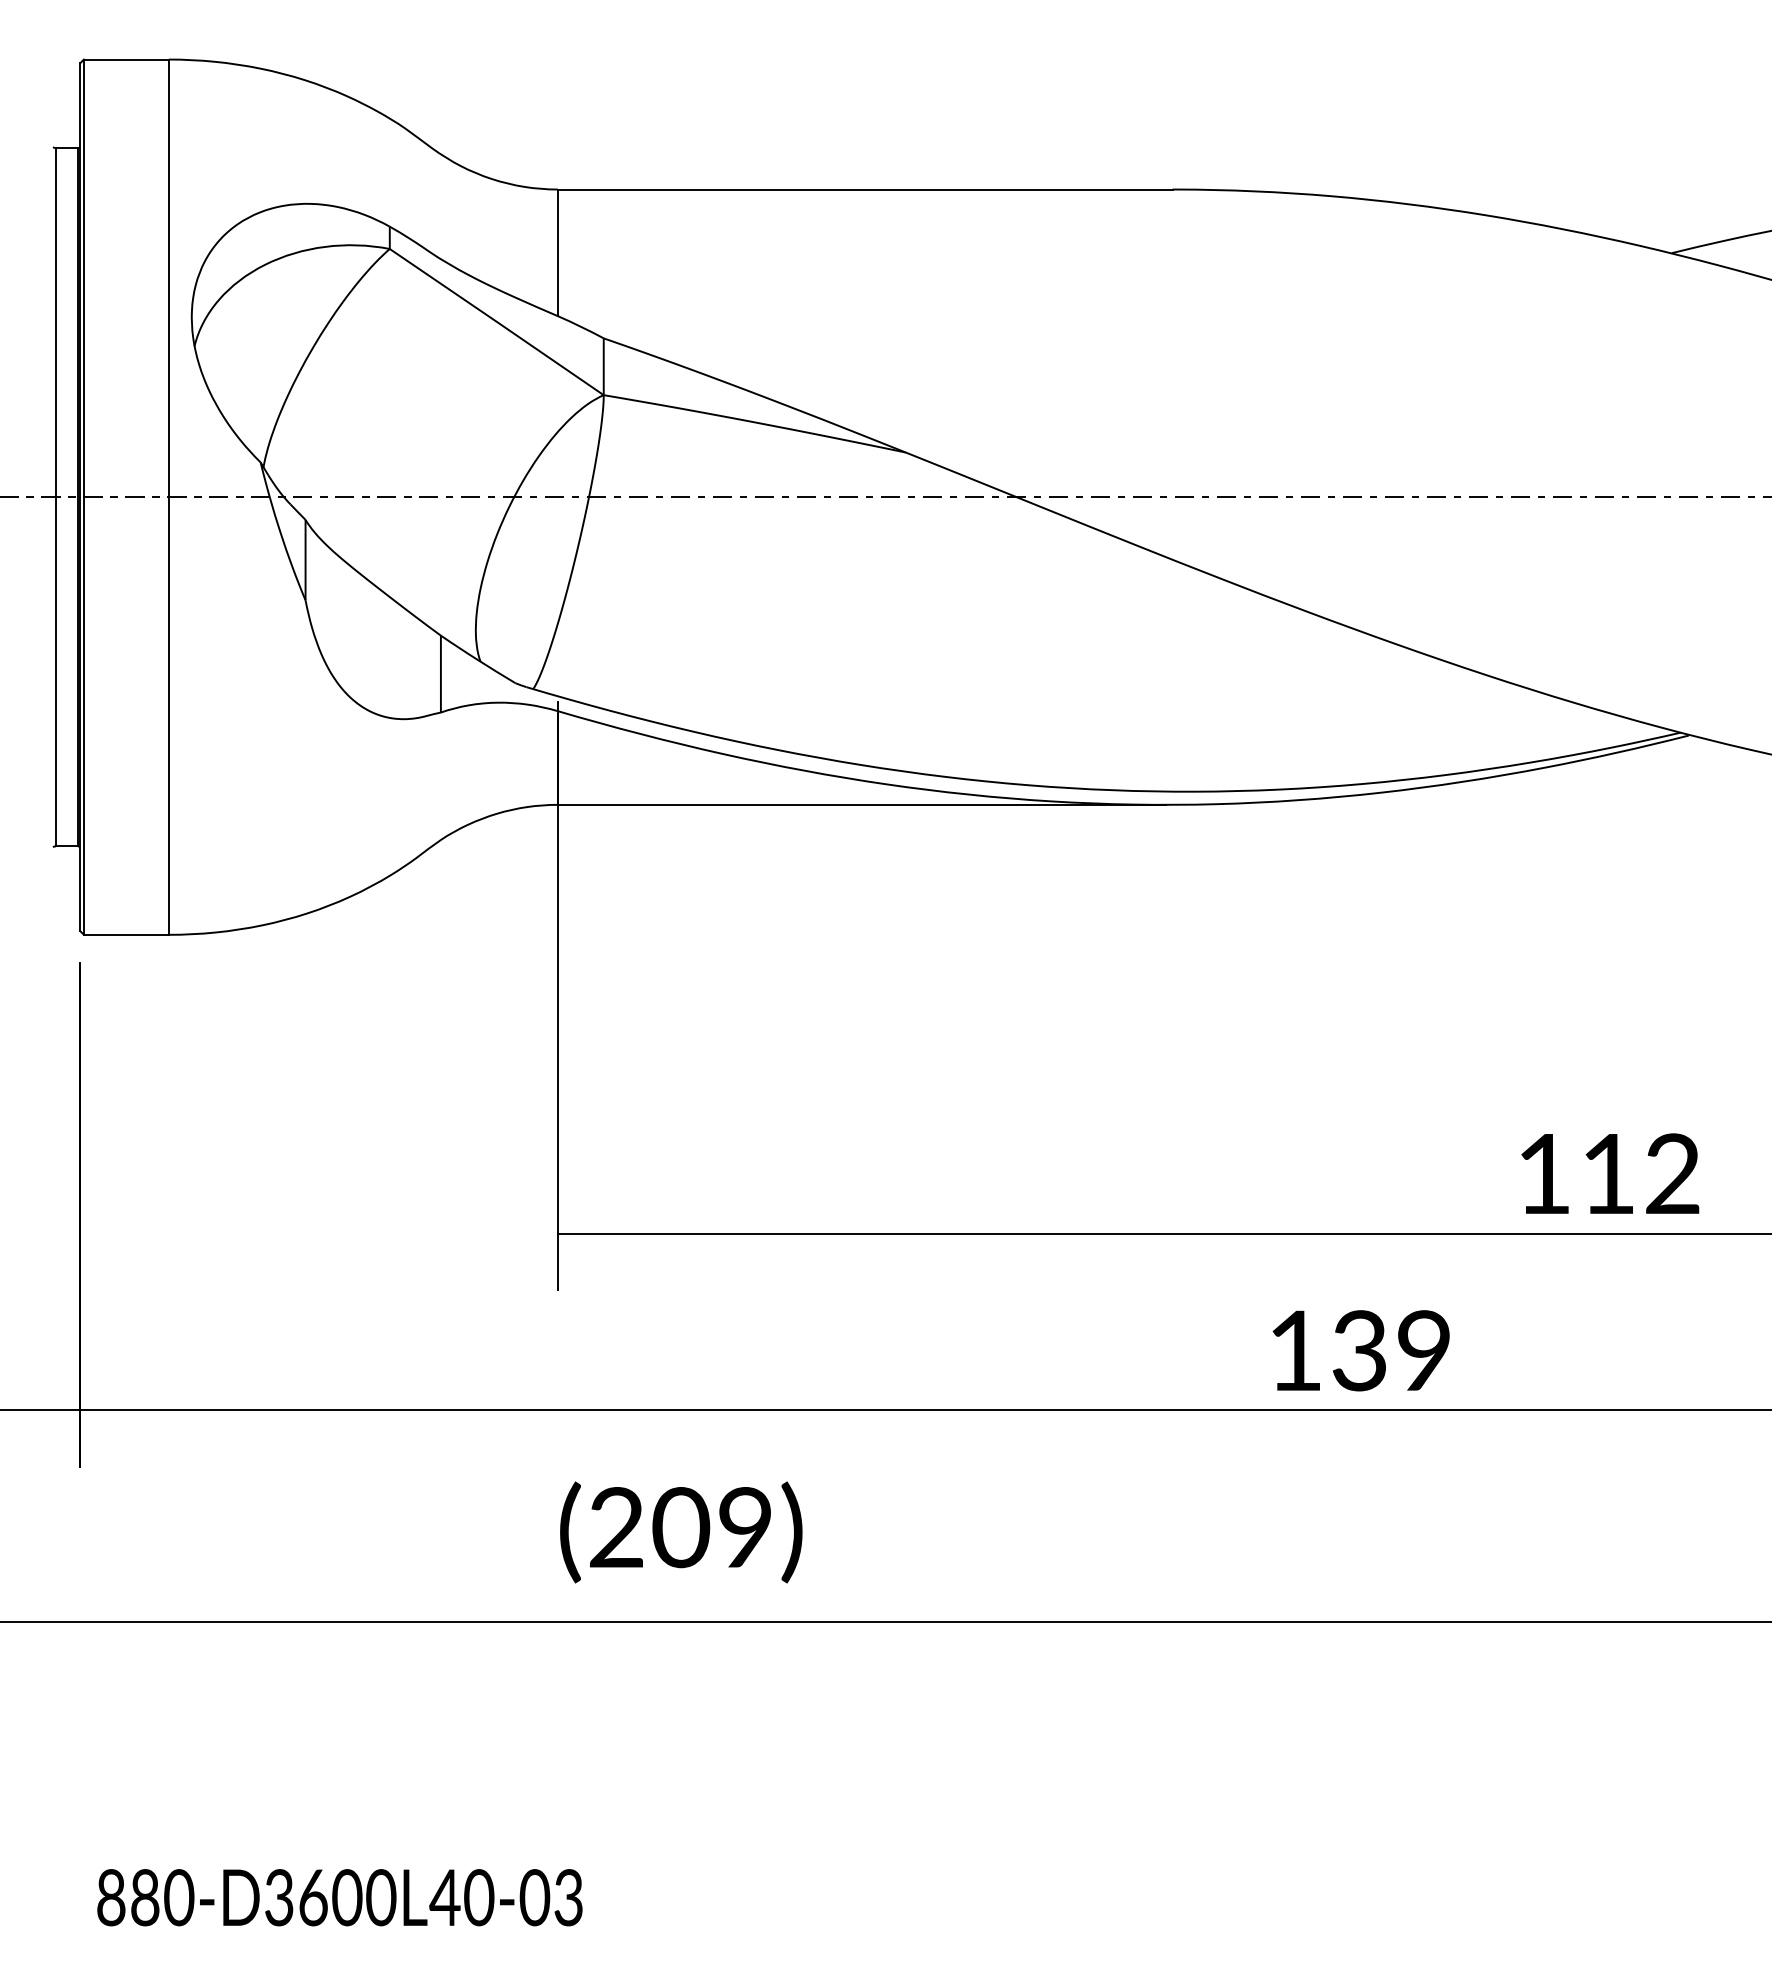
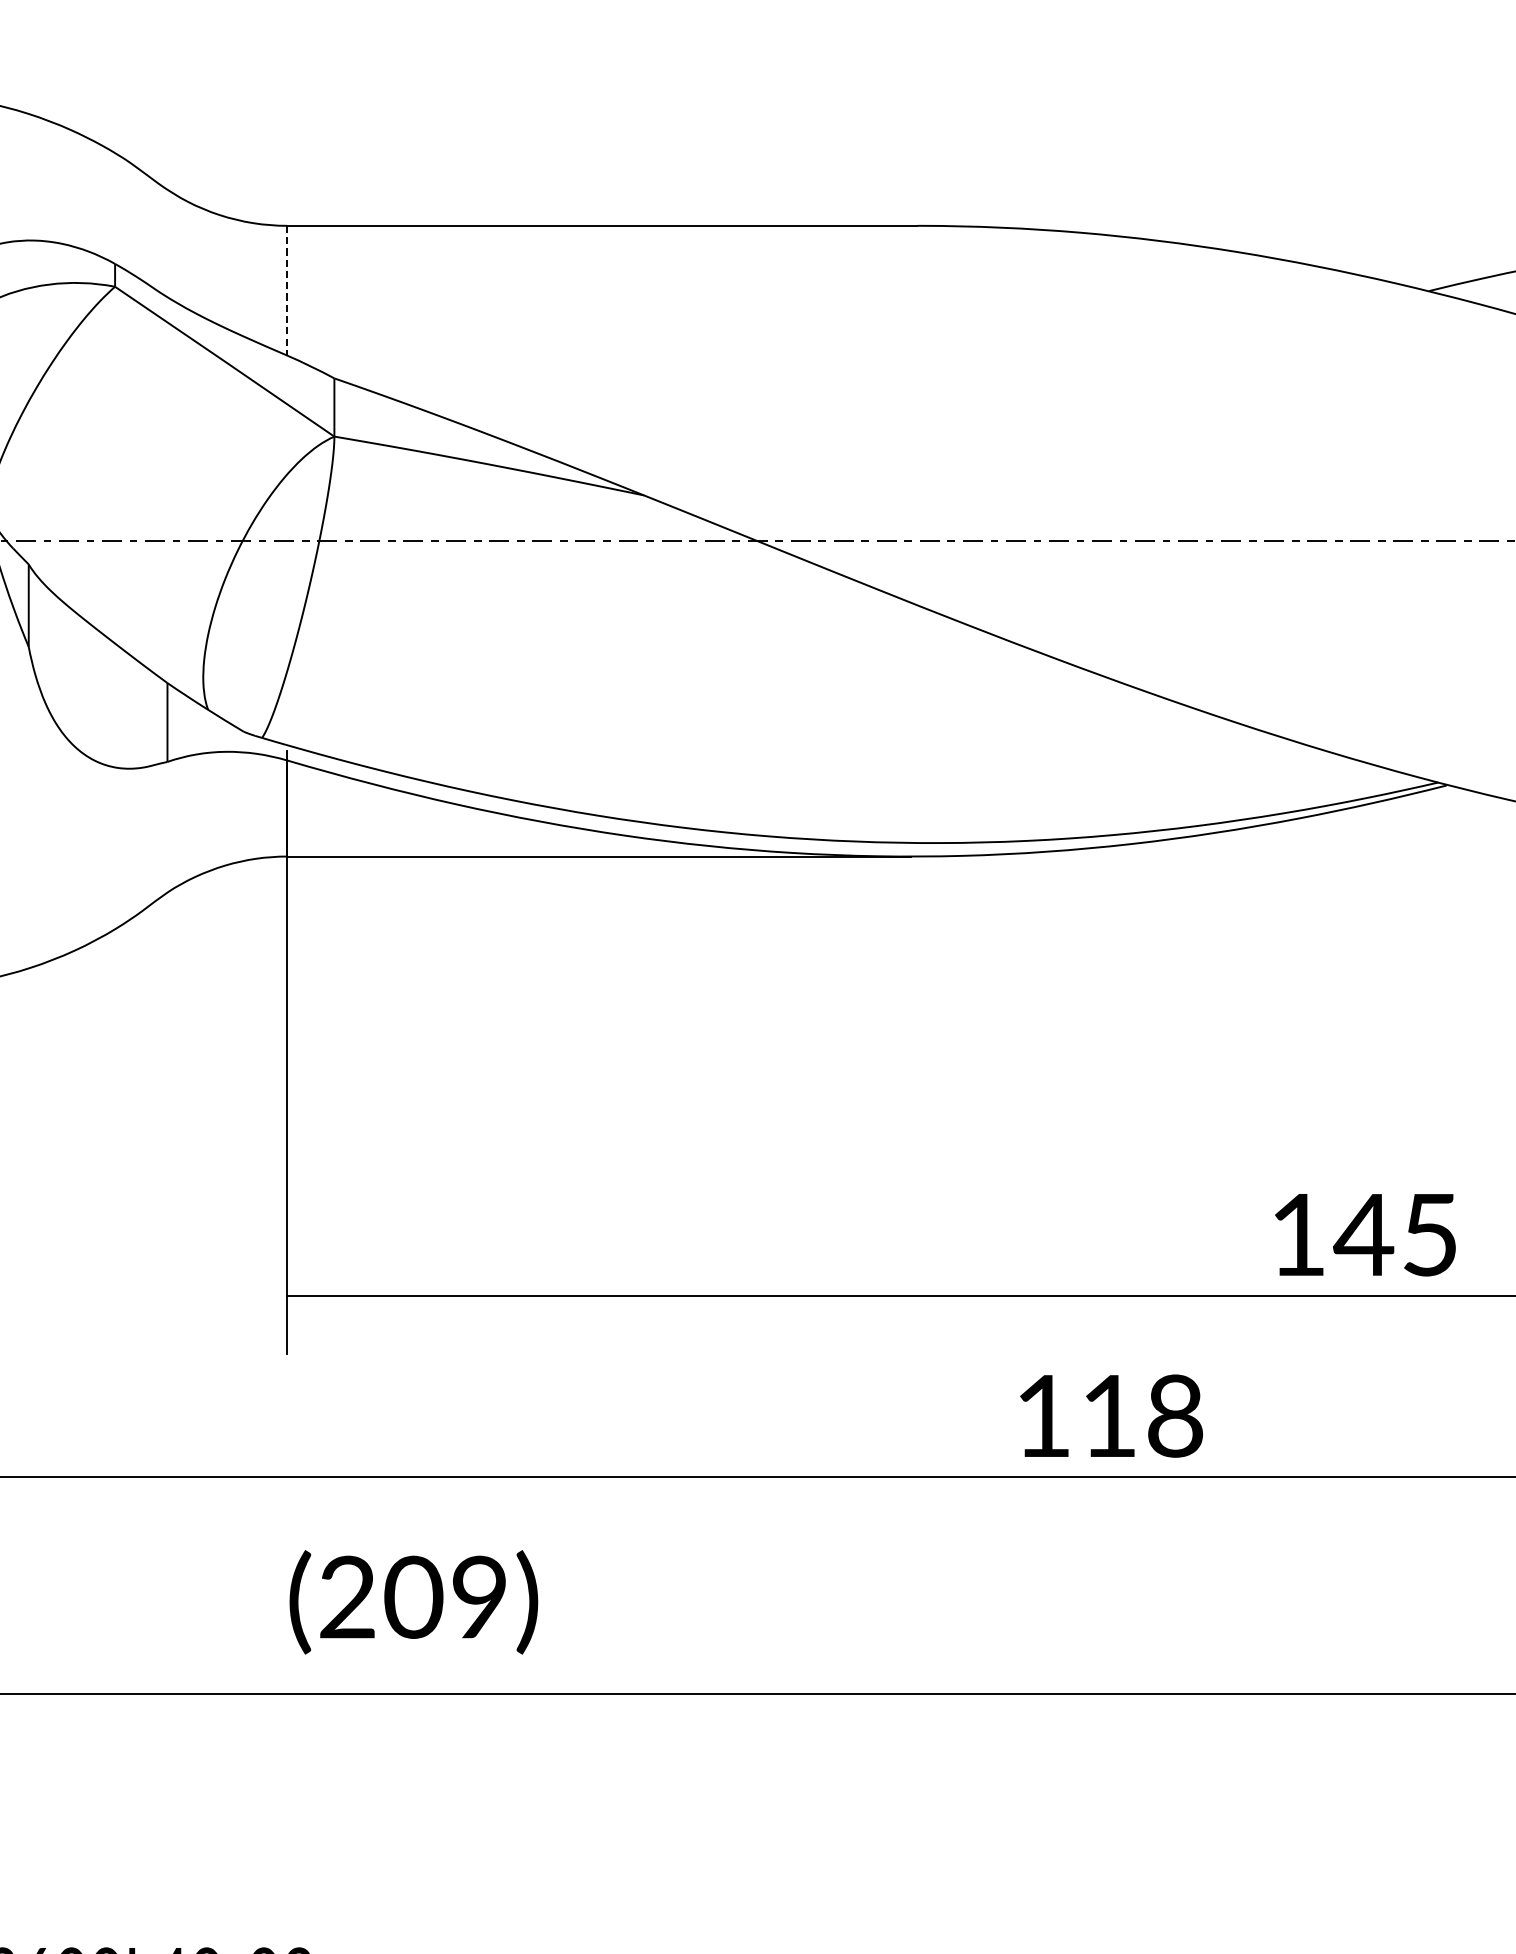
line: (557, 253) -> (286, 291), solid -> dashed
text: (1638, 1173) -> (1395, 1234), 112 -> 145
text: (1391, 1350) -> (1141, 1415), 139 -> 118

